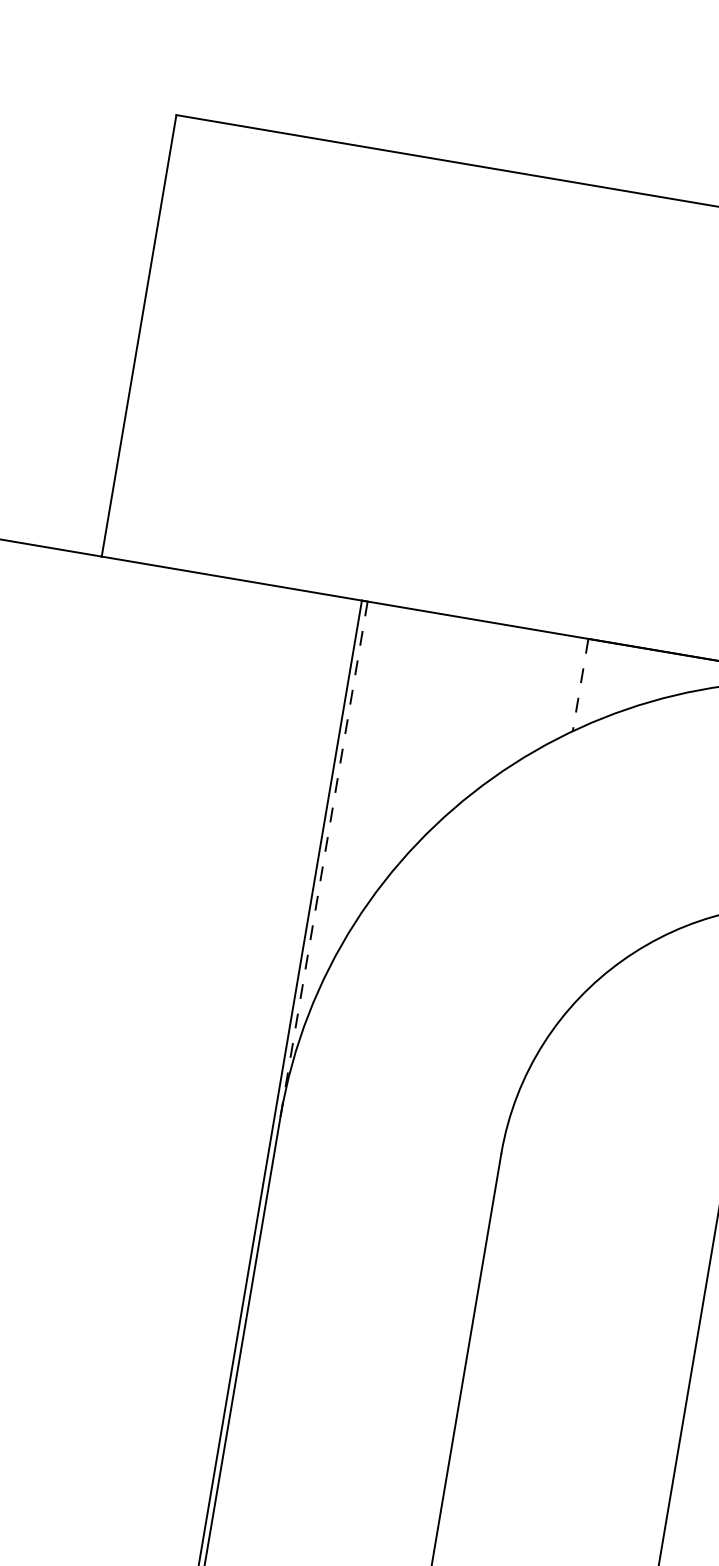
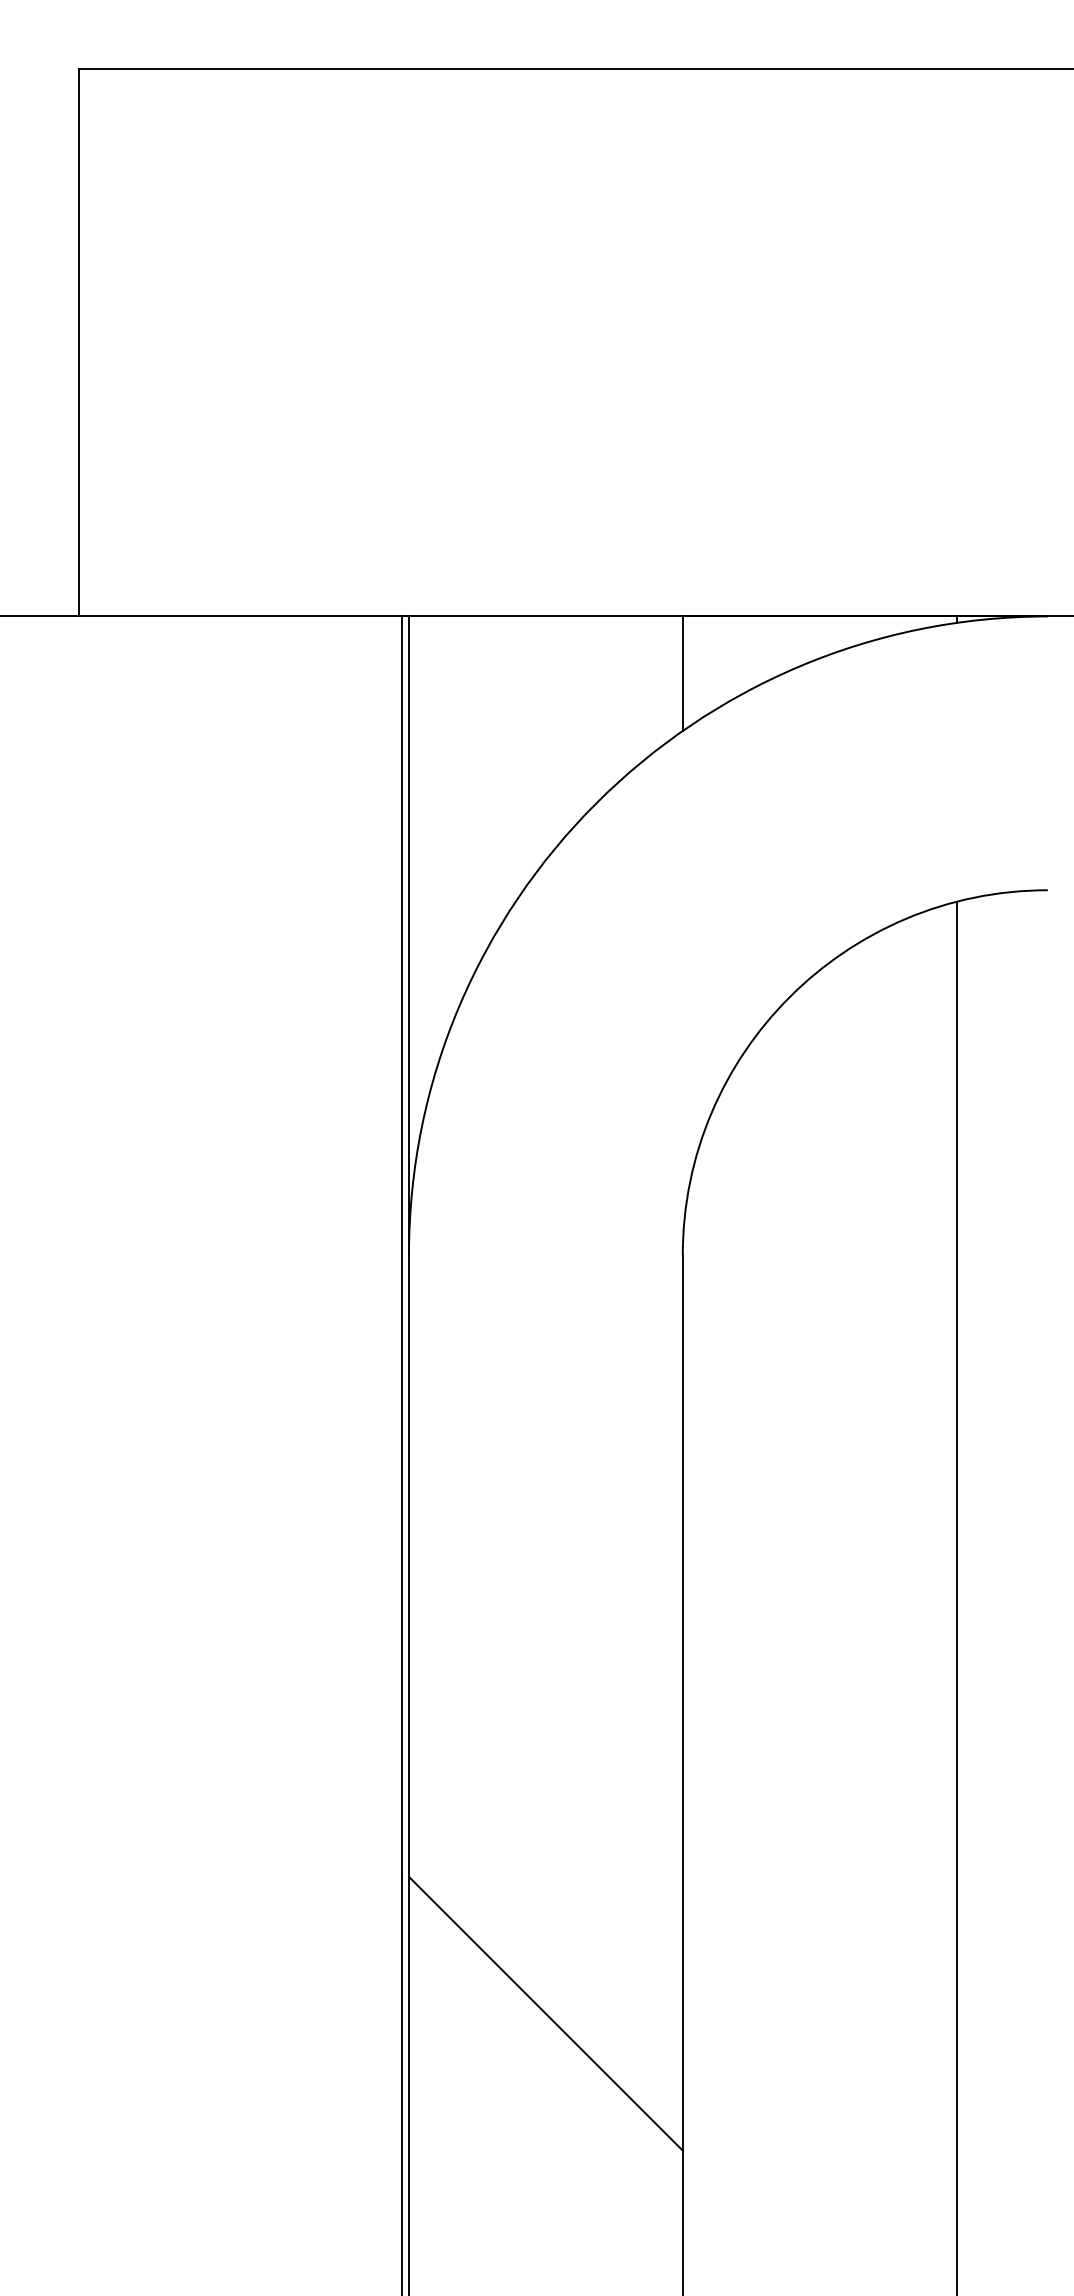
line: (580, 685) -> (682, 674), dashed -> solid
line: (323, 858) -> (408, 935), dashed -> solid

